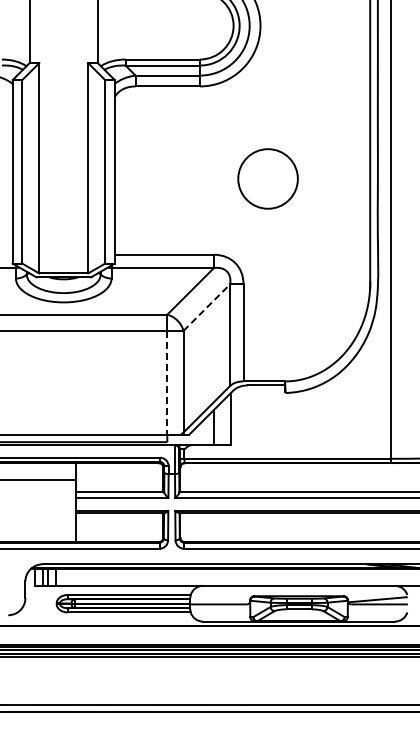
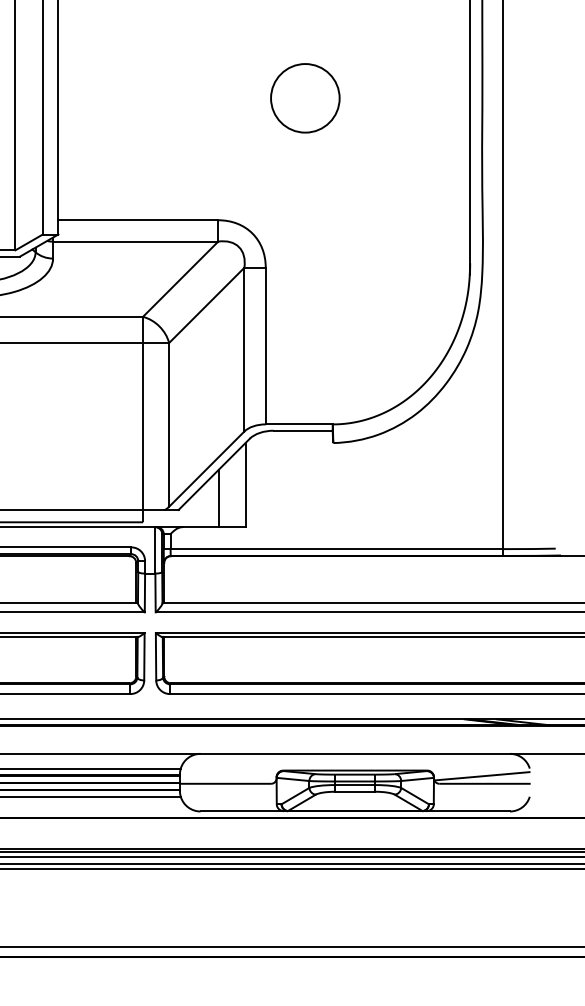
circle: (267, 179) -> (304, 98), size x0.71
line: (207, 307) -> (207, 305), dashed -> solid
line: (167, 382) -> (143, 426), dashed -> solid

